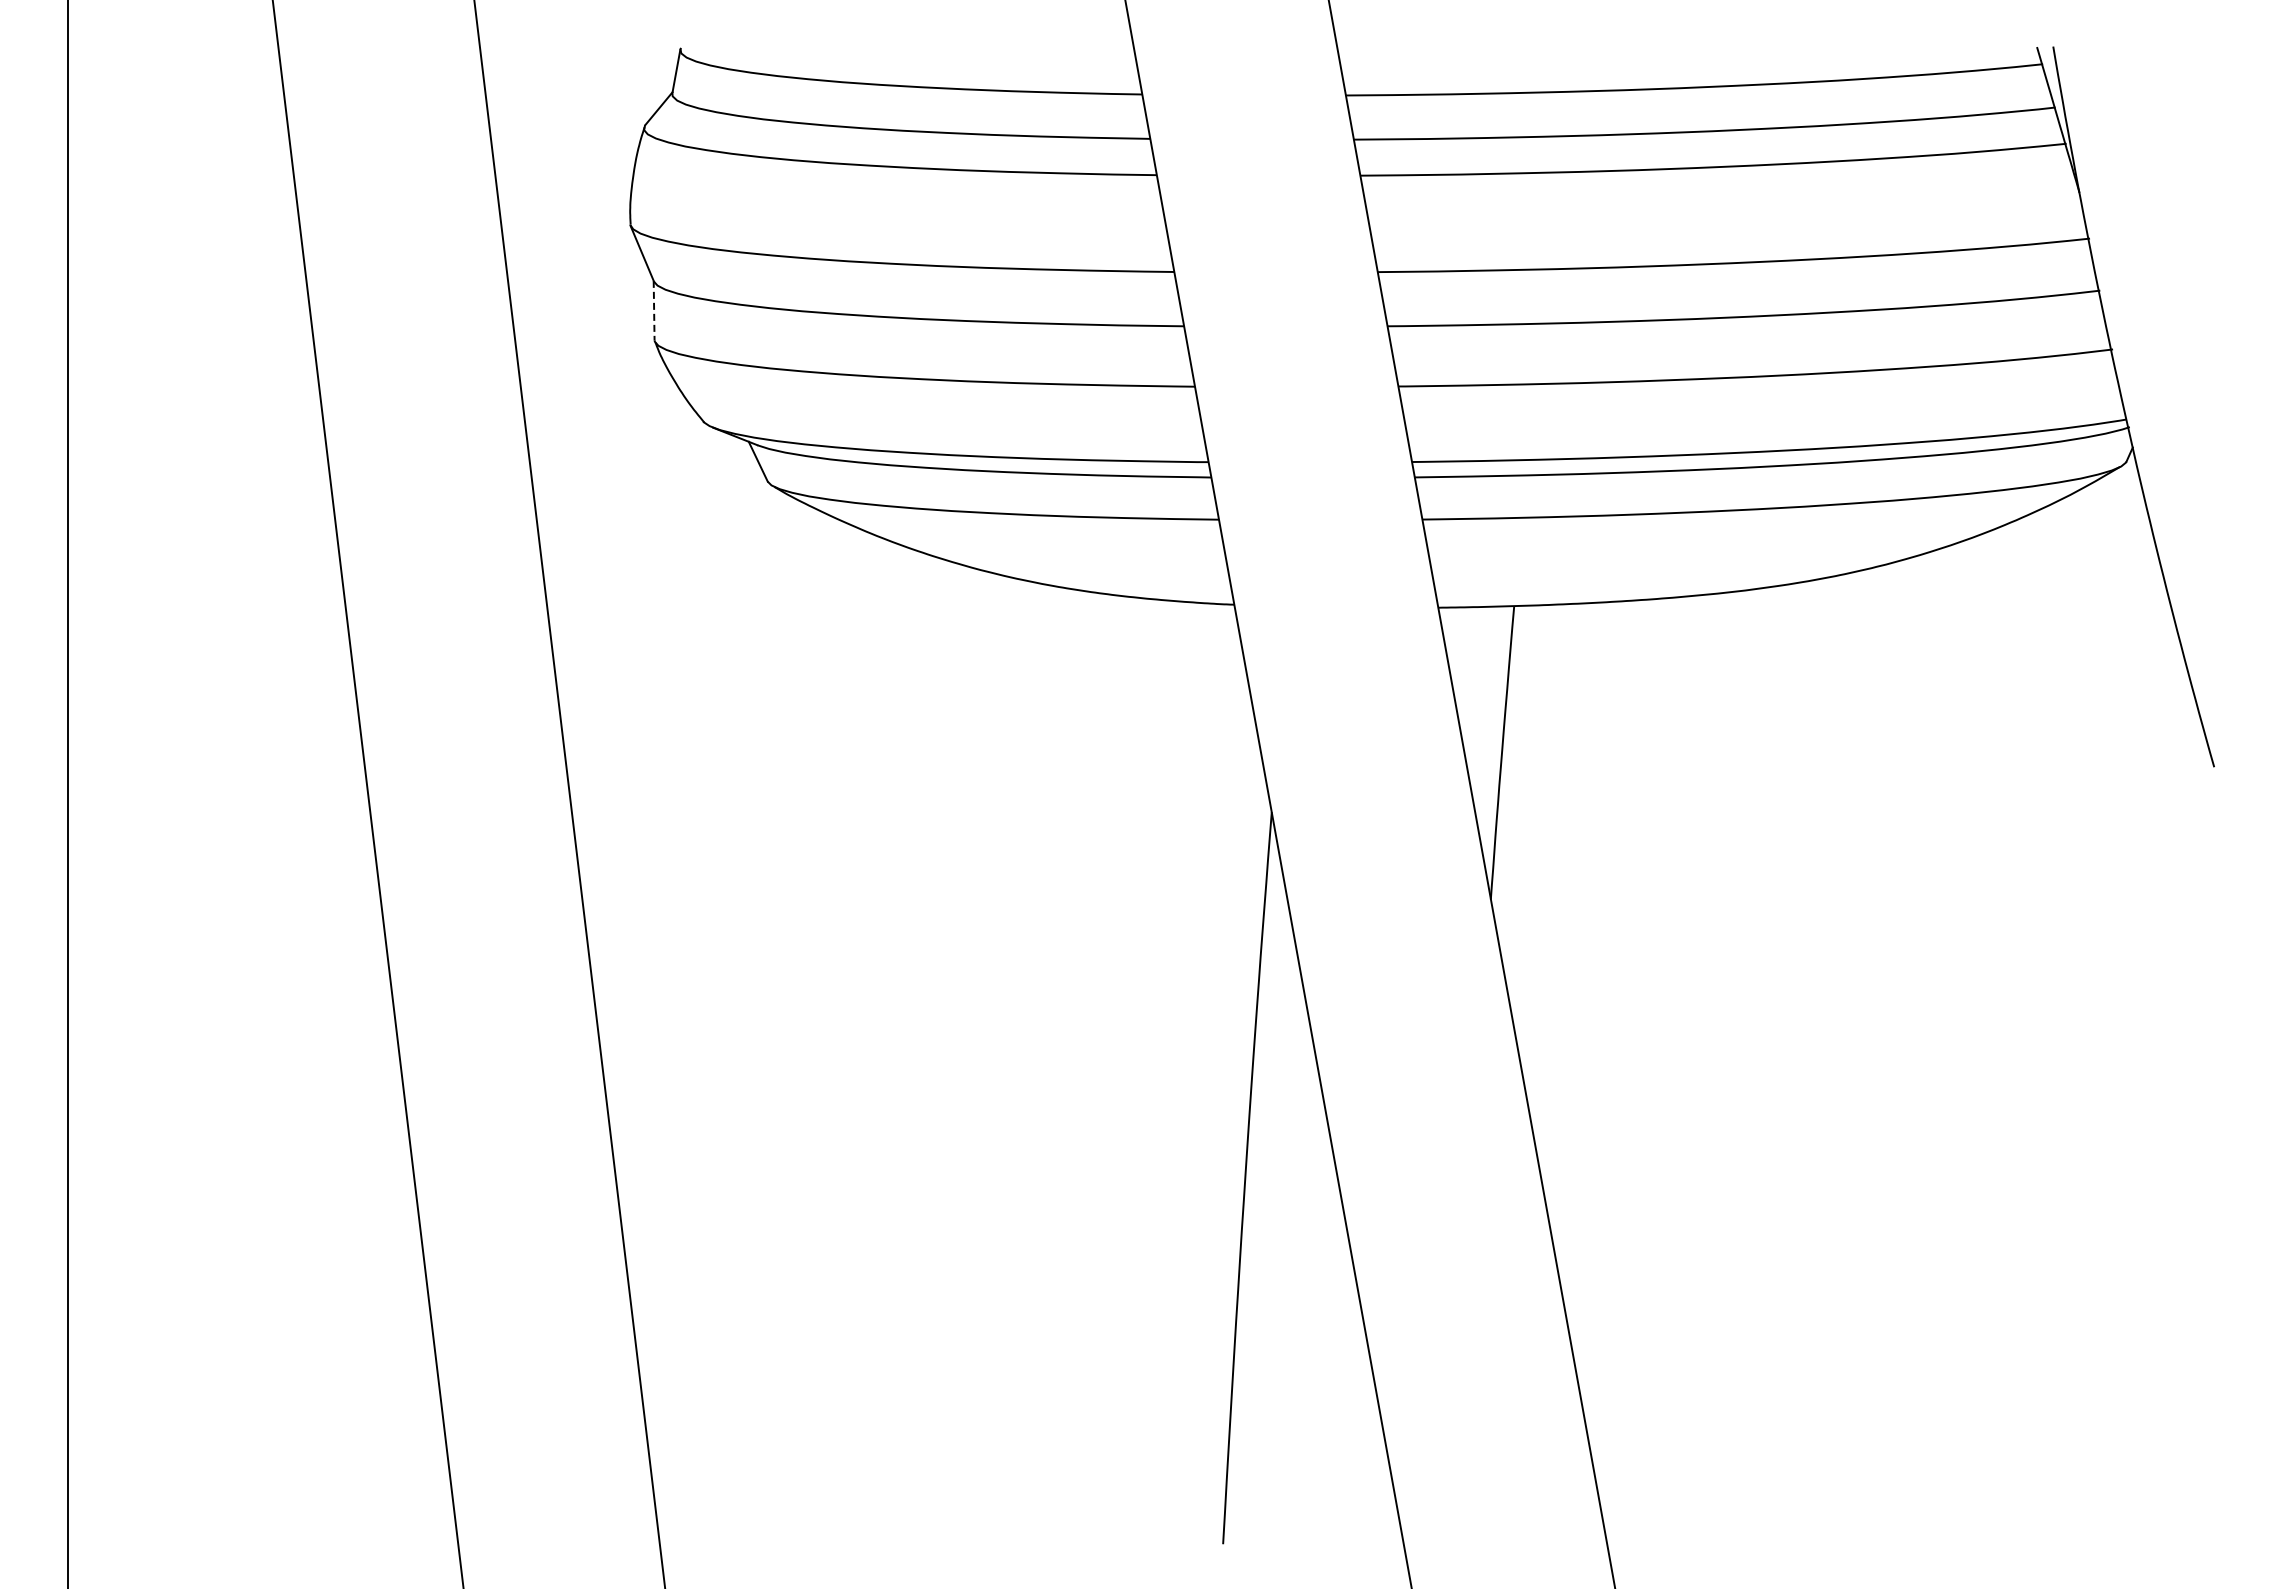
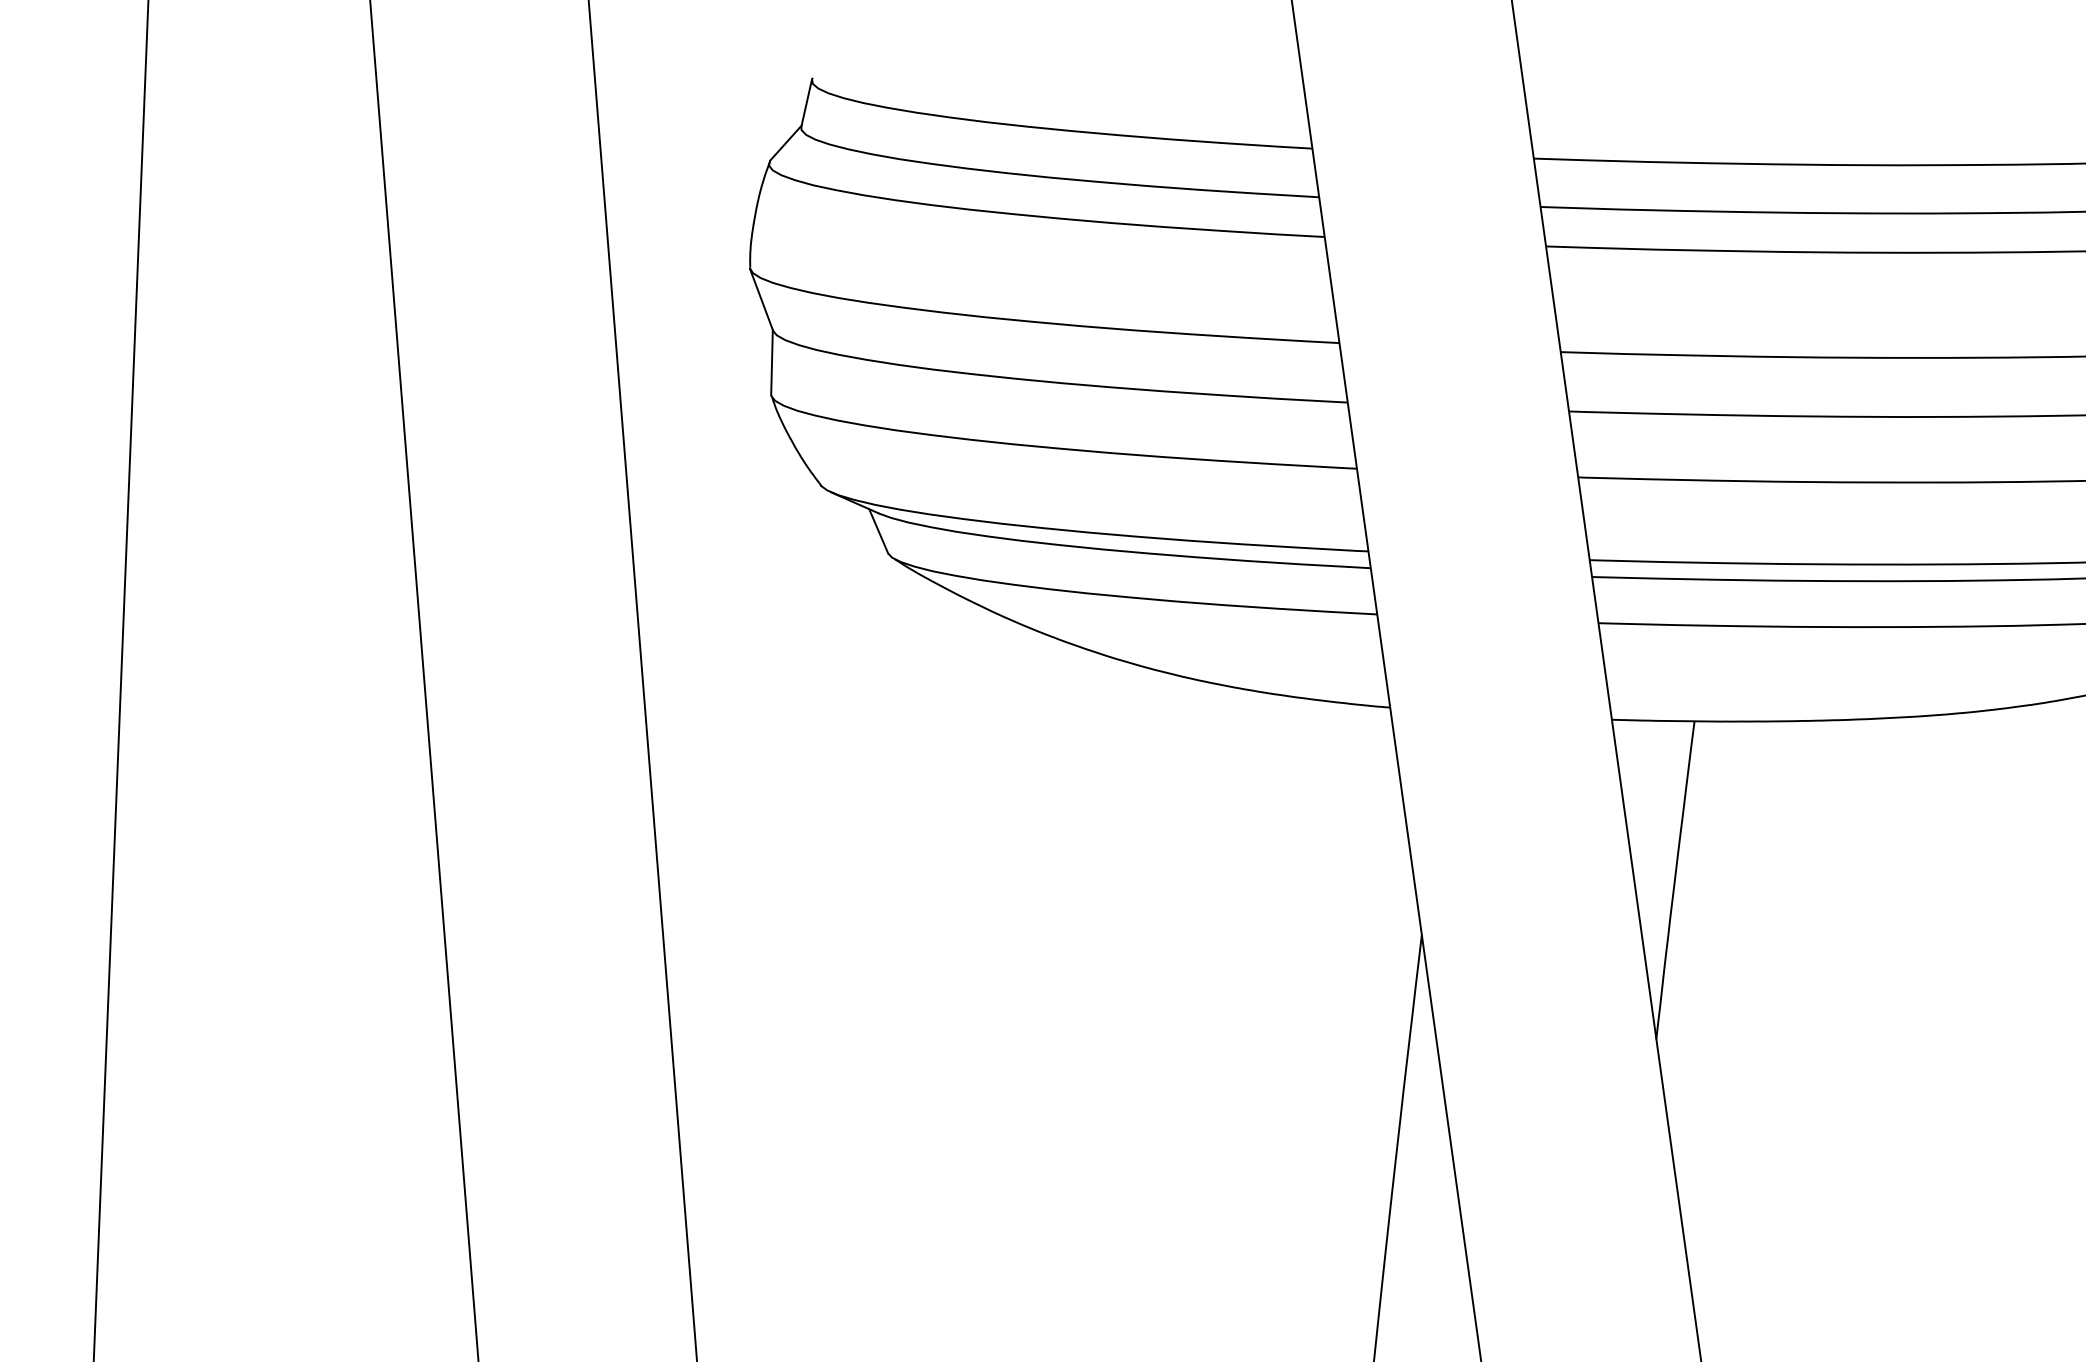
line: (654, 310) -> (772, 362), dashed -> solid

